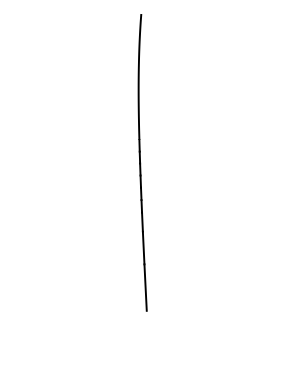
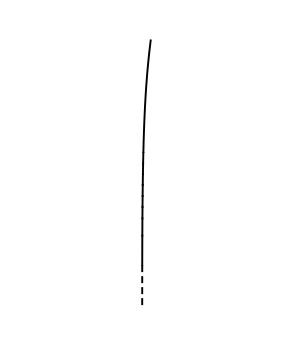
line: (145, 288) -> (142, 286), solid -> dashed

